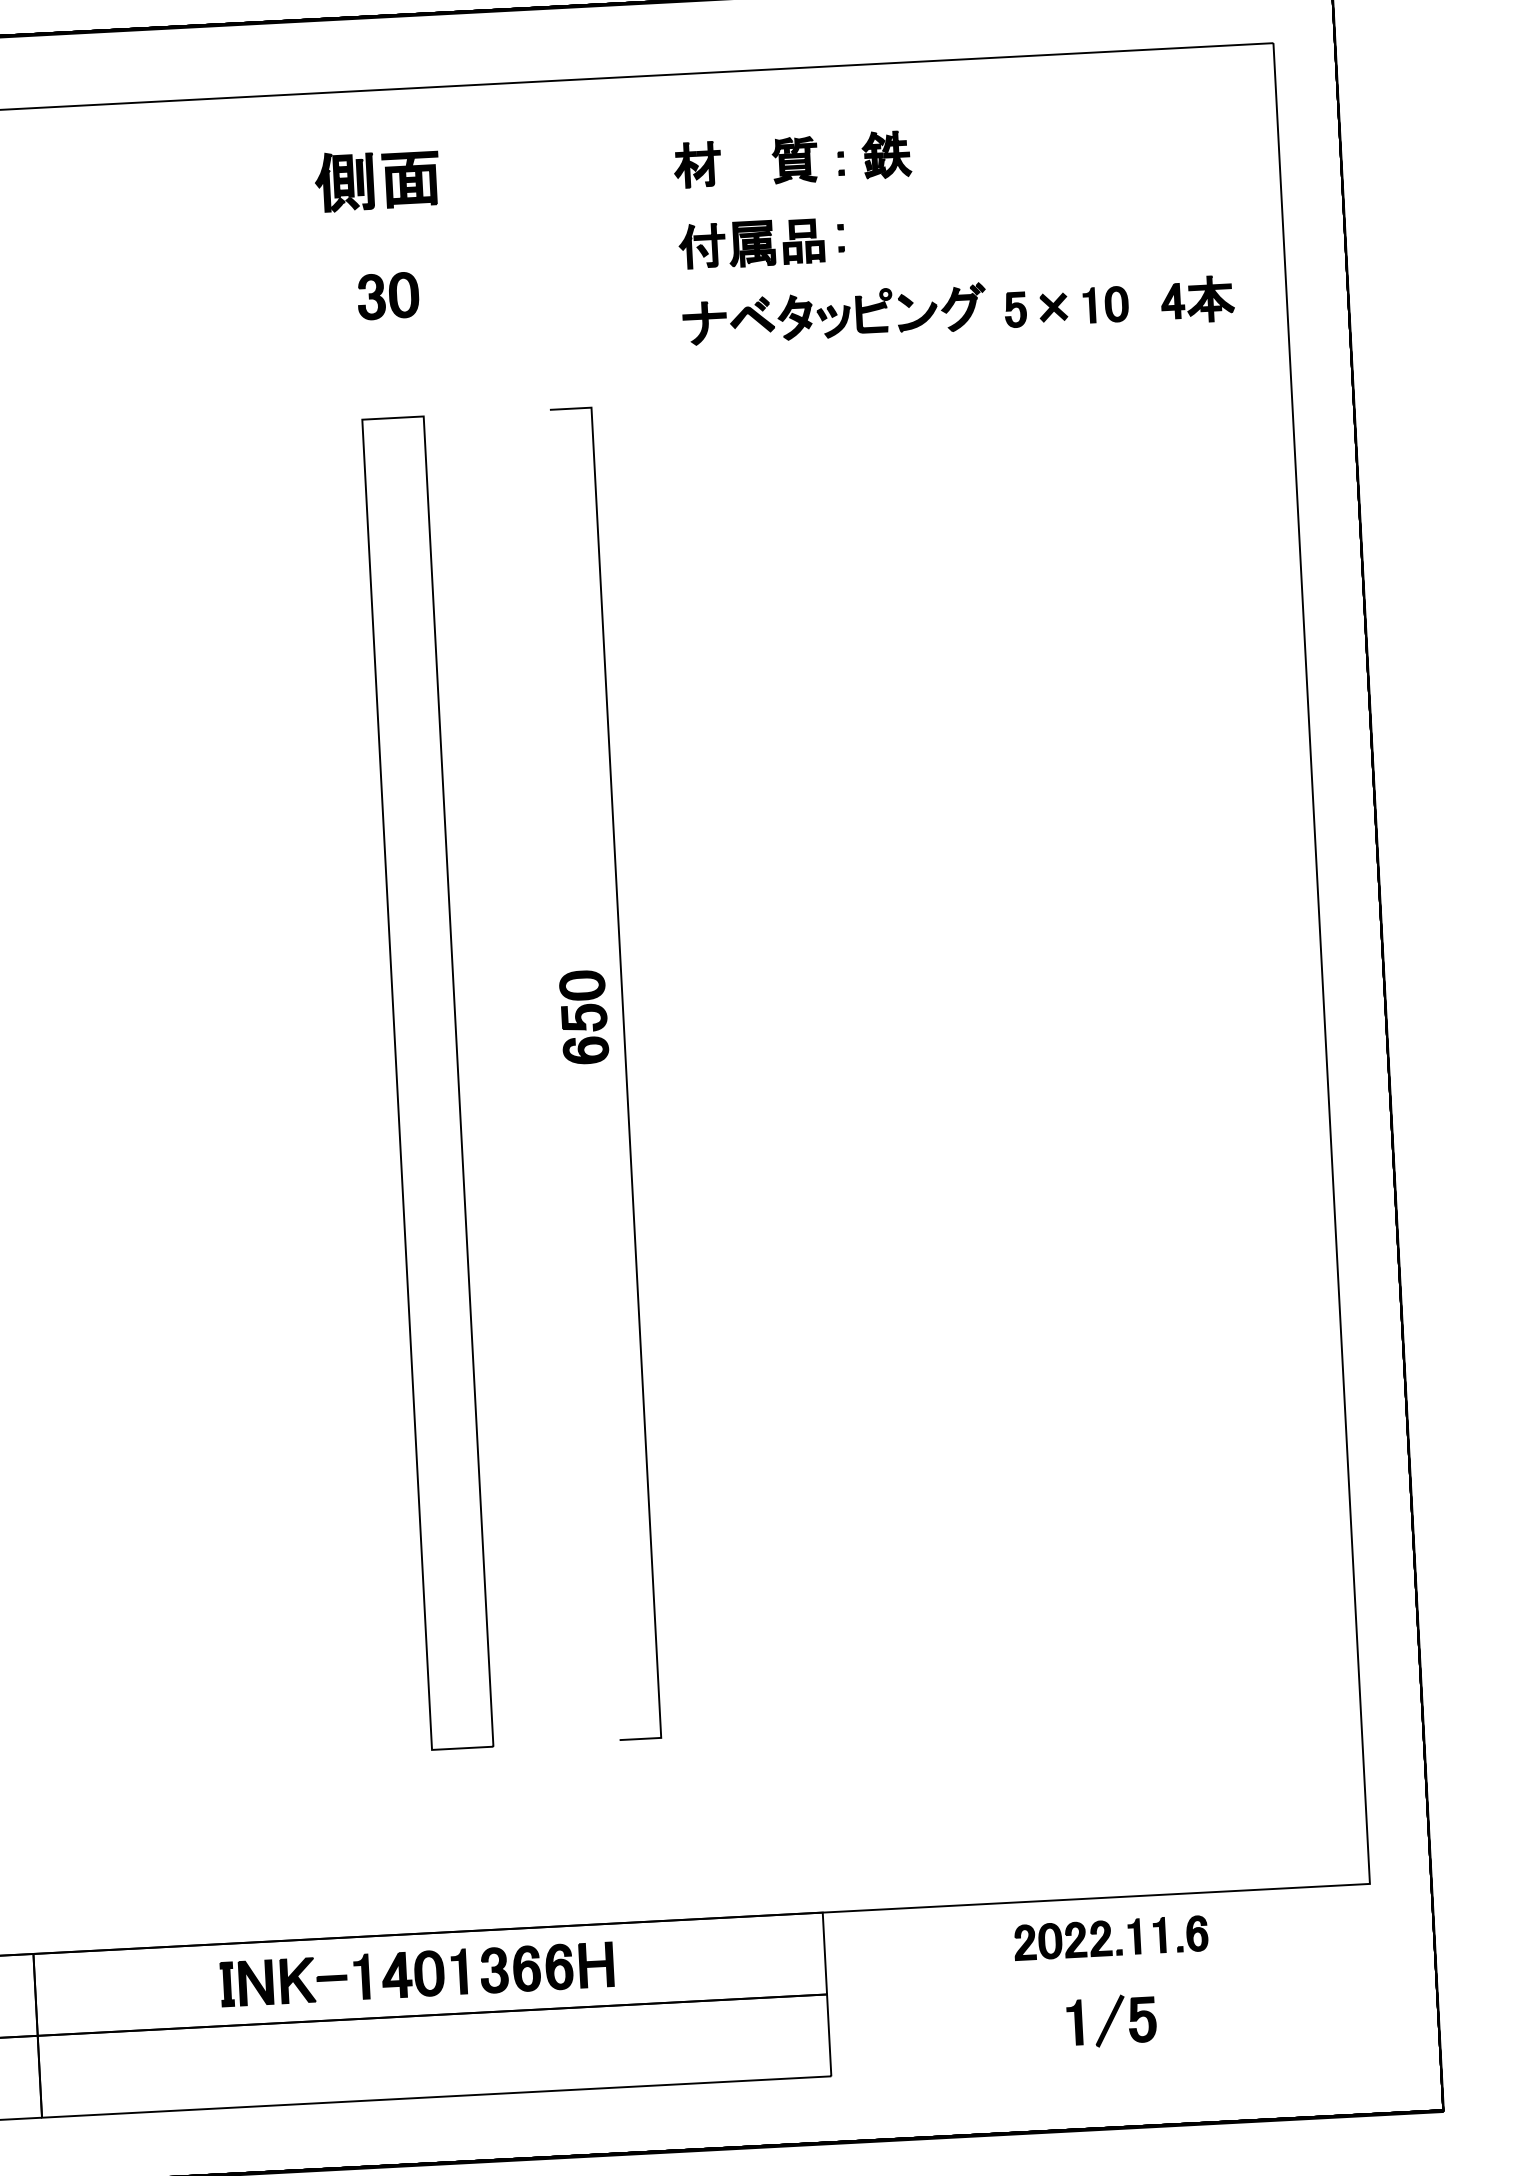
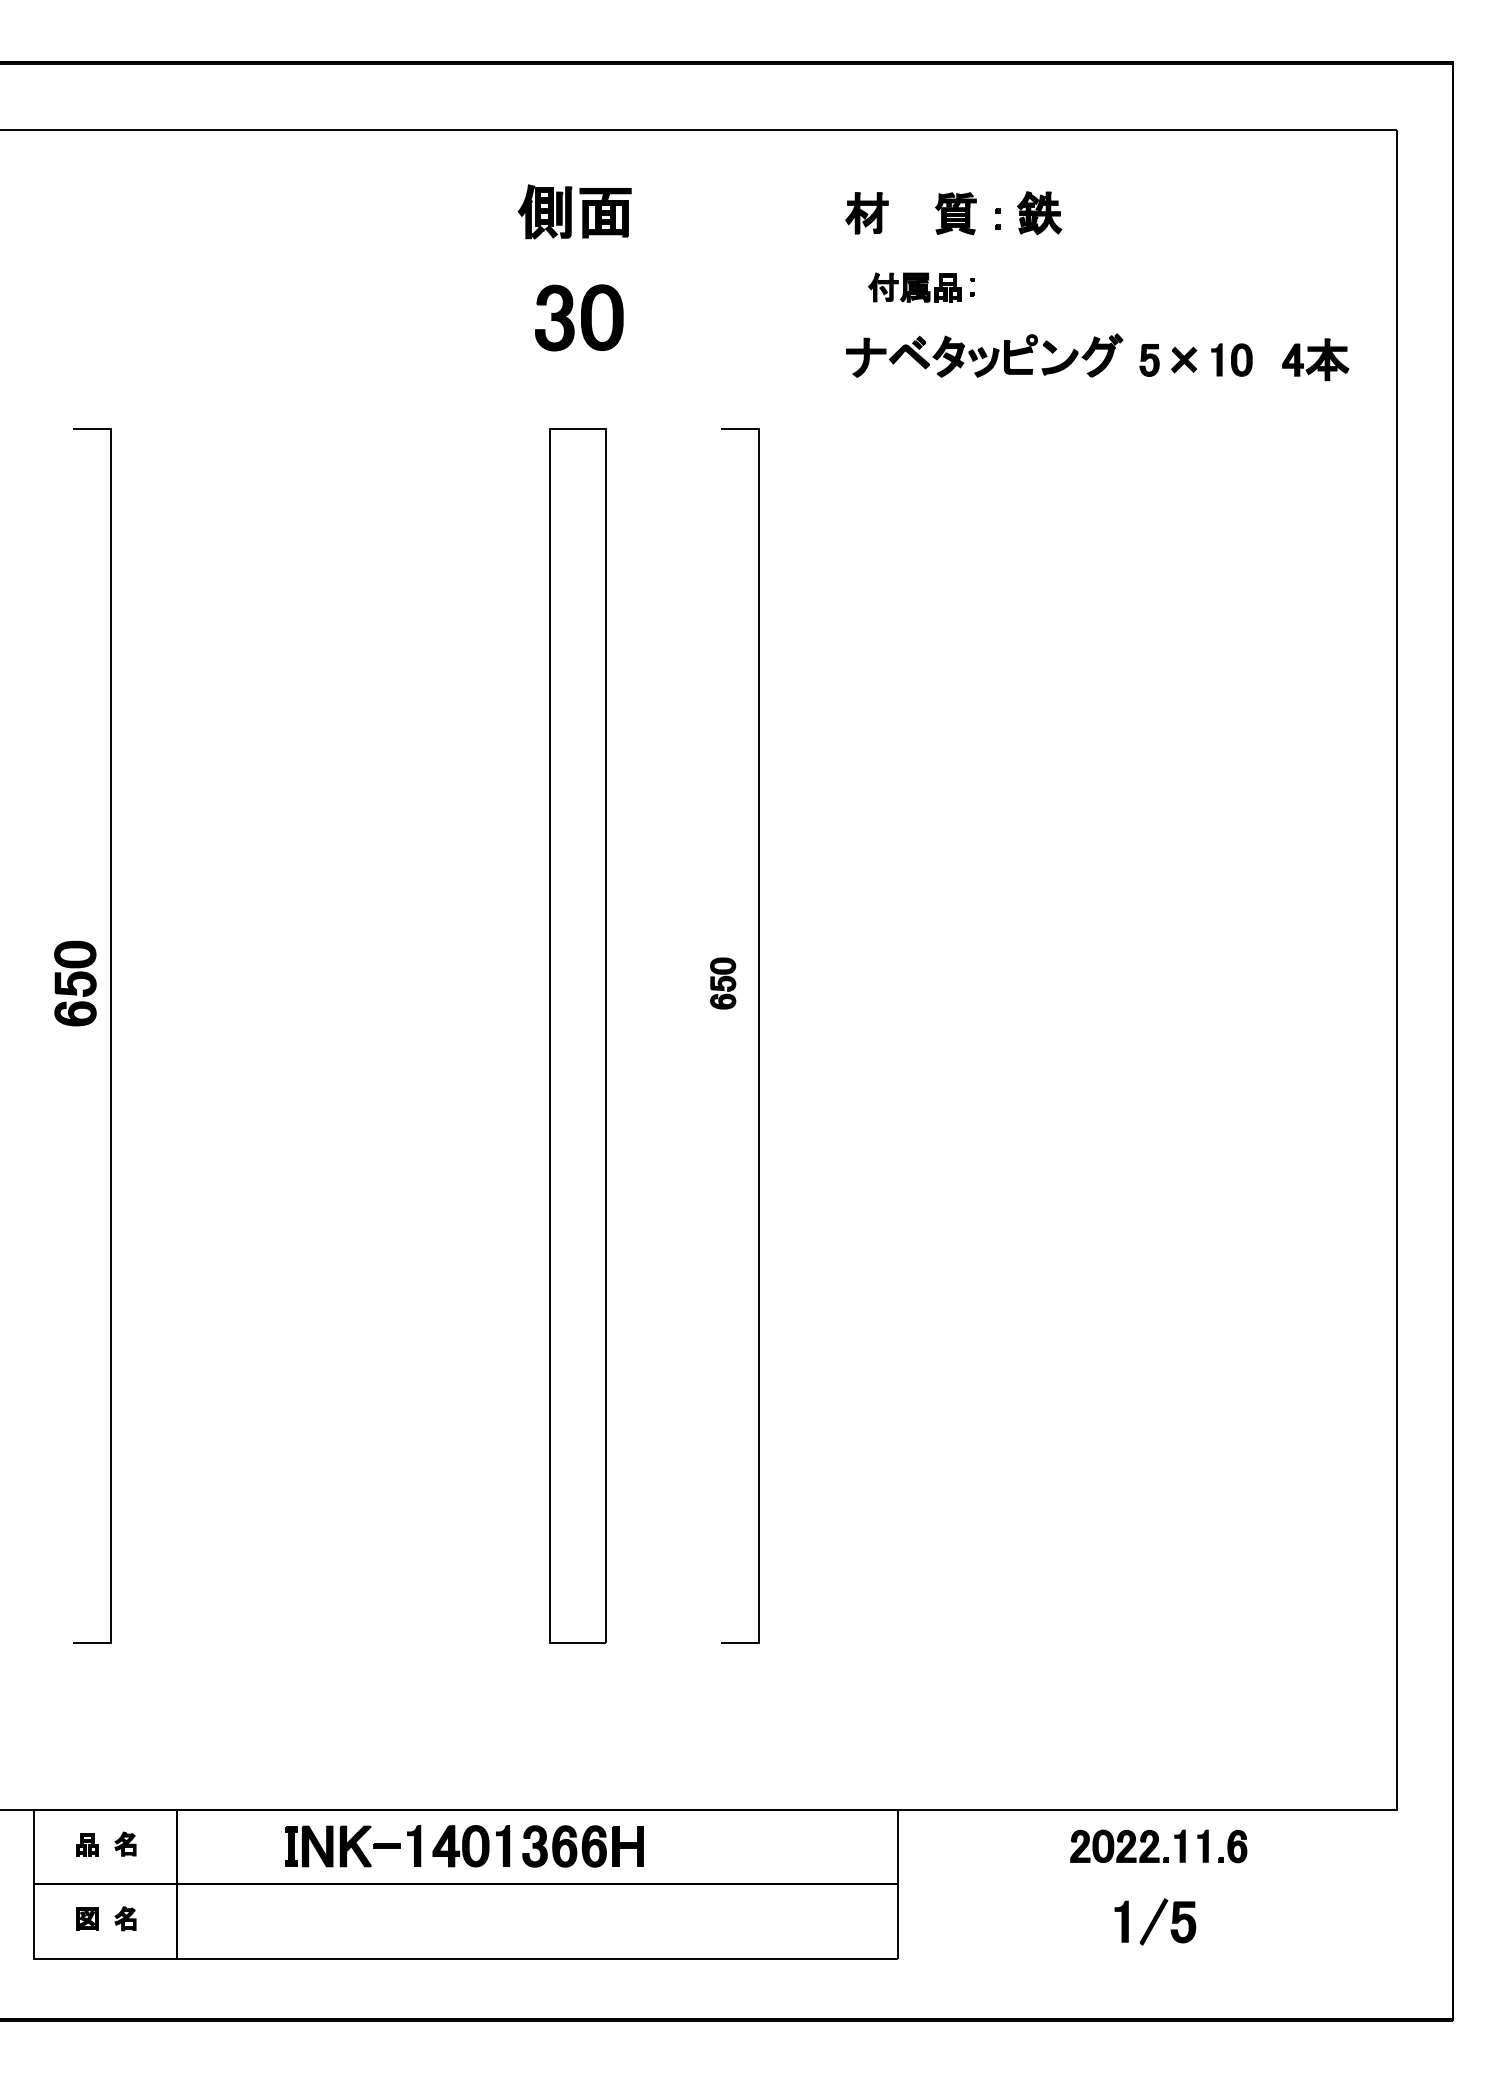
part: (760, 243) -> (920, 287), size x0.7
part: (388, 295) -> (579, 317), size x1.6
part: (583, 1017) -> (722, 983), size x0.6
part: (417, 1974) -> (464, 1846), moved

